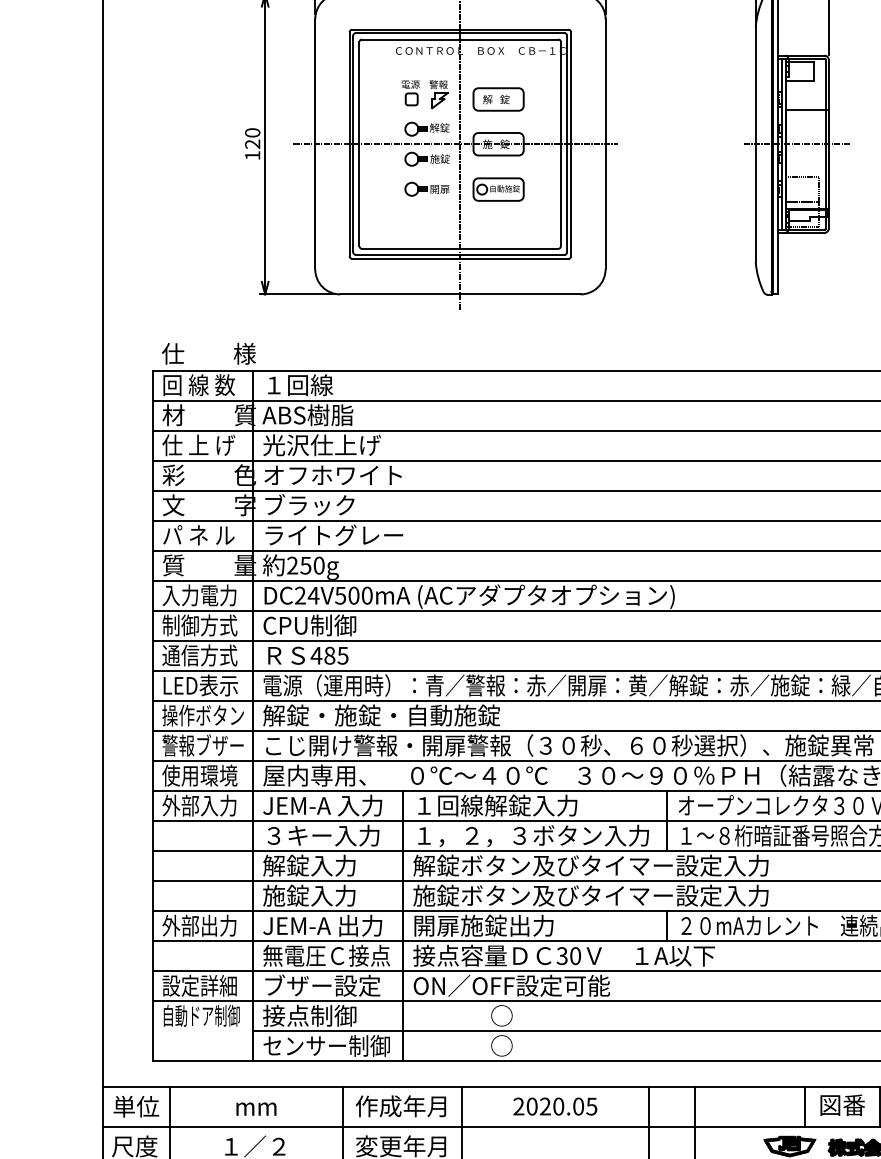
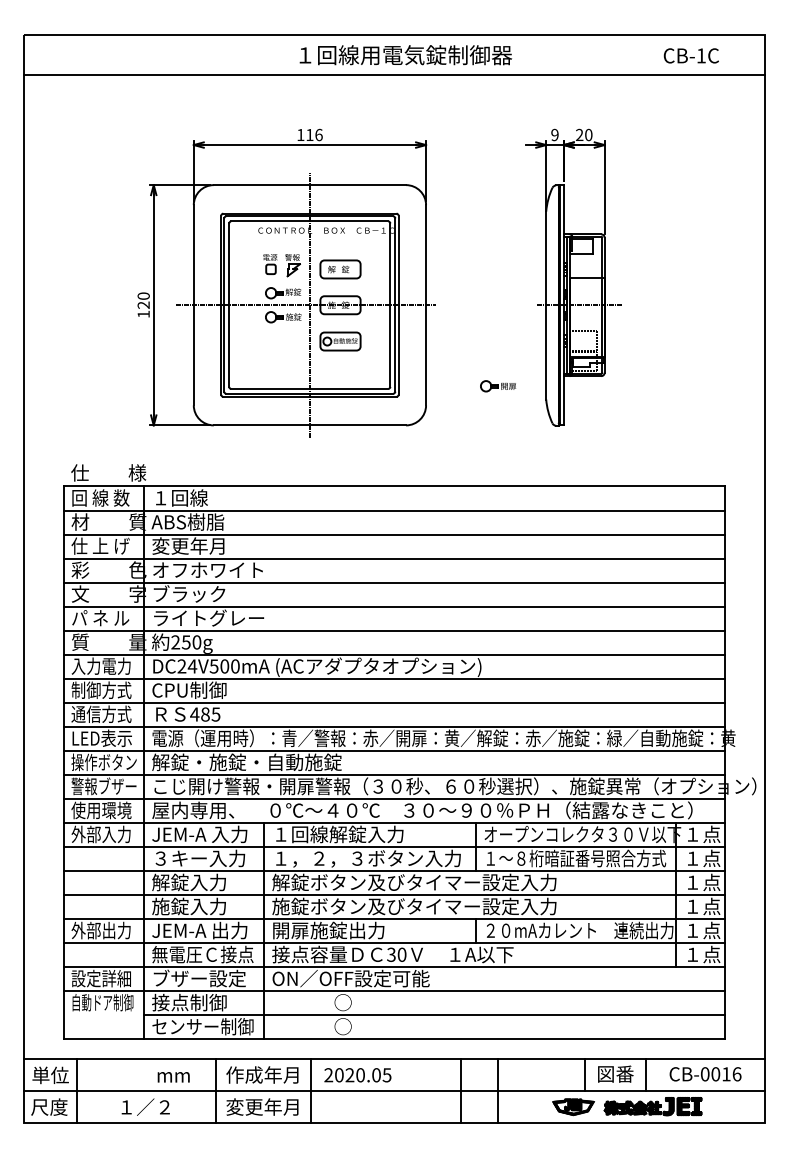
part: (426, 189) -> (497, 386), moved
text: (322, 444) -> (199, 545), 光沢仕上げ -> 変更年月
text: (554, 1106) -> (357, 1075), moved
text: (256, 1109) -> (173, 1077), moved

